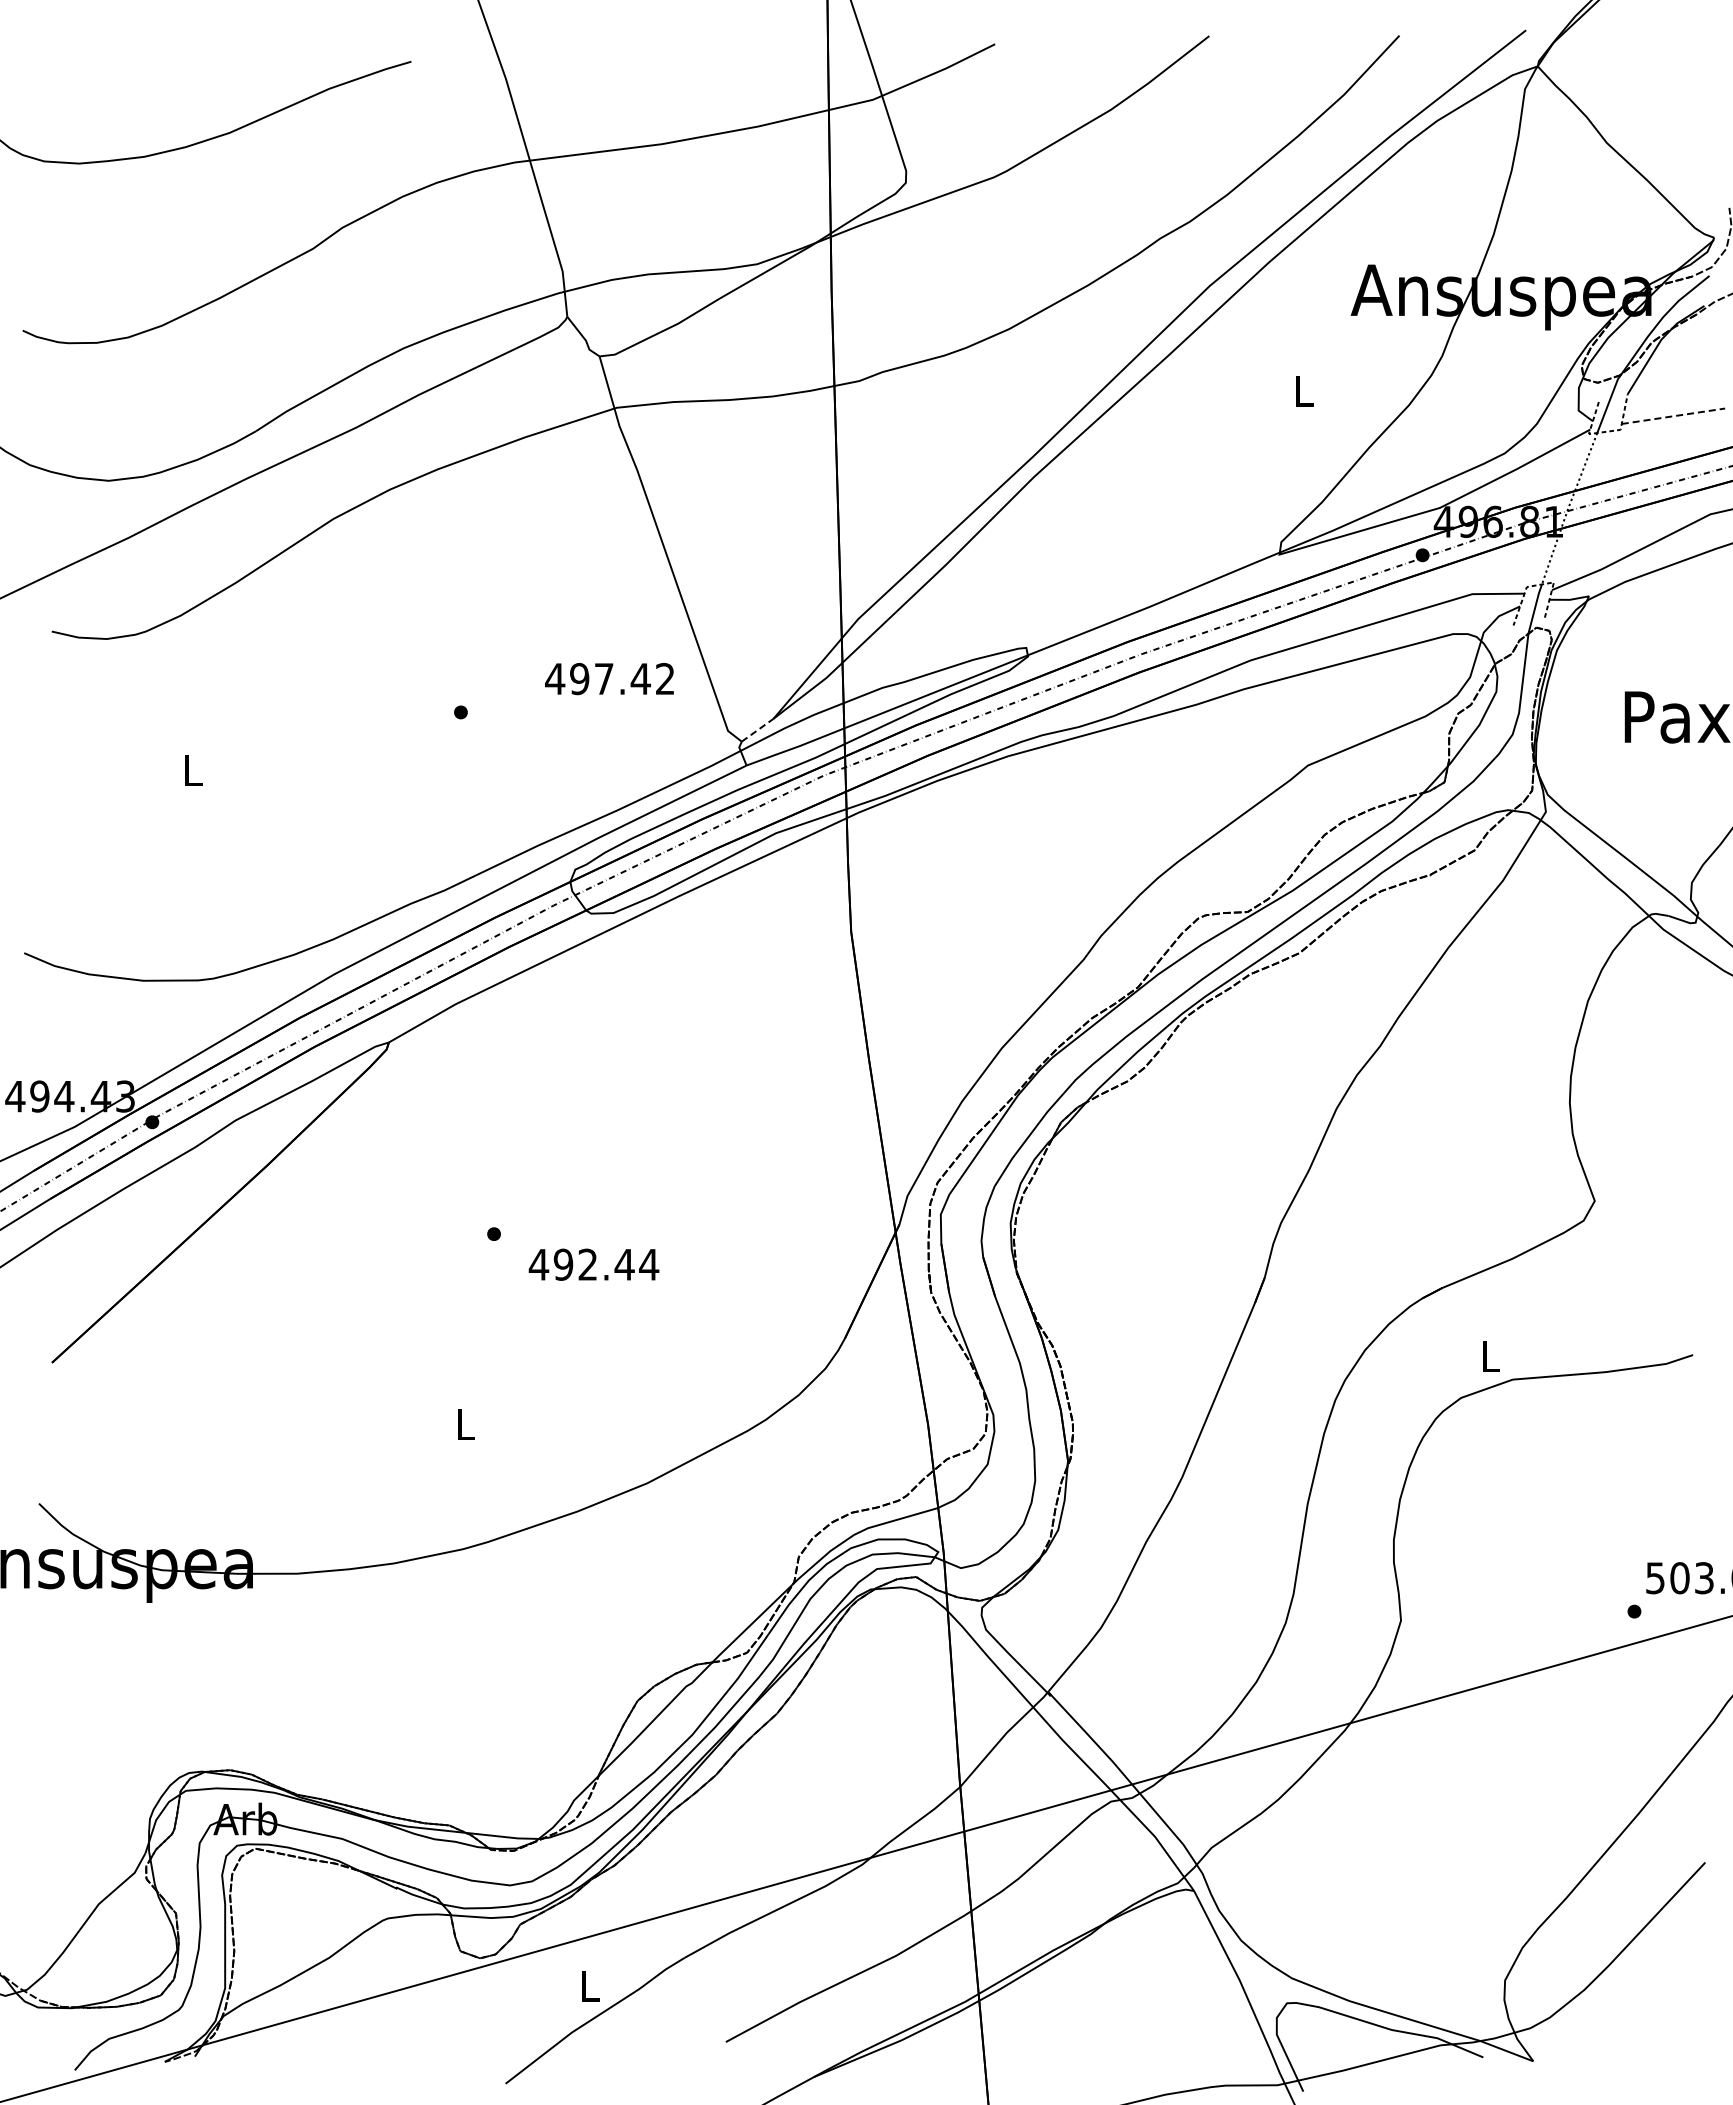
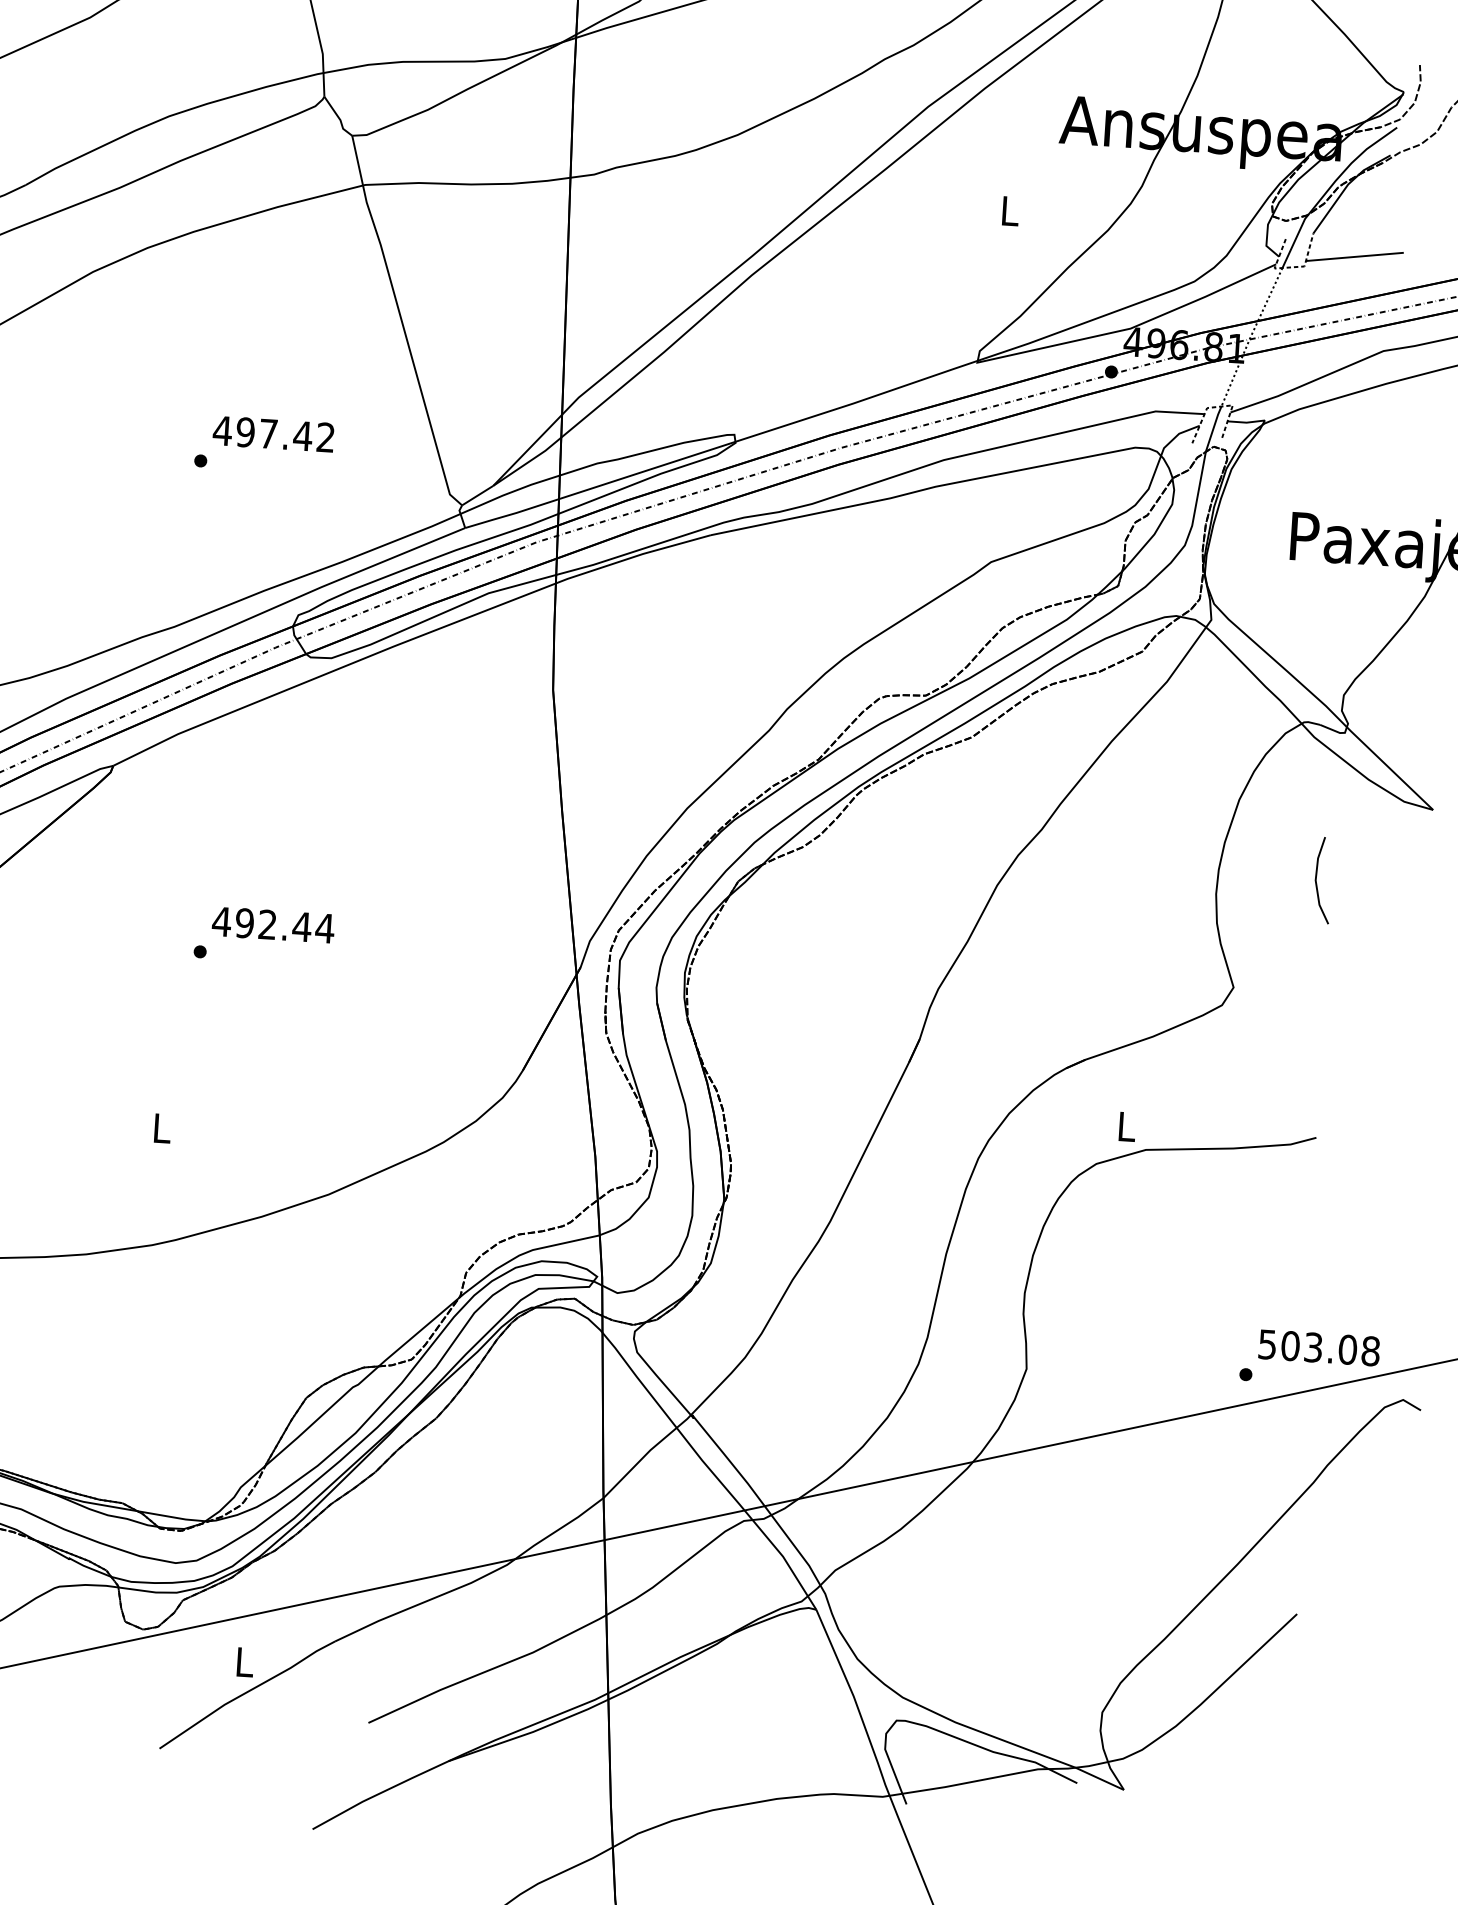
line: (1673, 416) -> (1354, 257), dashed -> solid
text: (609, 679) -> (273, 434), moved
line: (757, 730) -> (477, 495), dashed -> solid
line: (1675, 1080) -> (1316, 879), added
text: (593, 1264) -> (272, 924), moved

